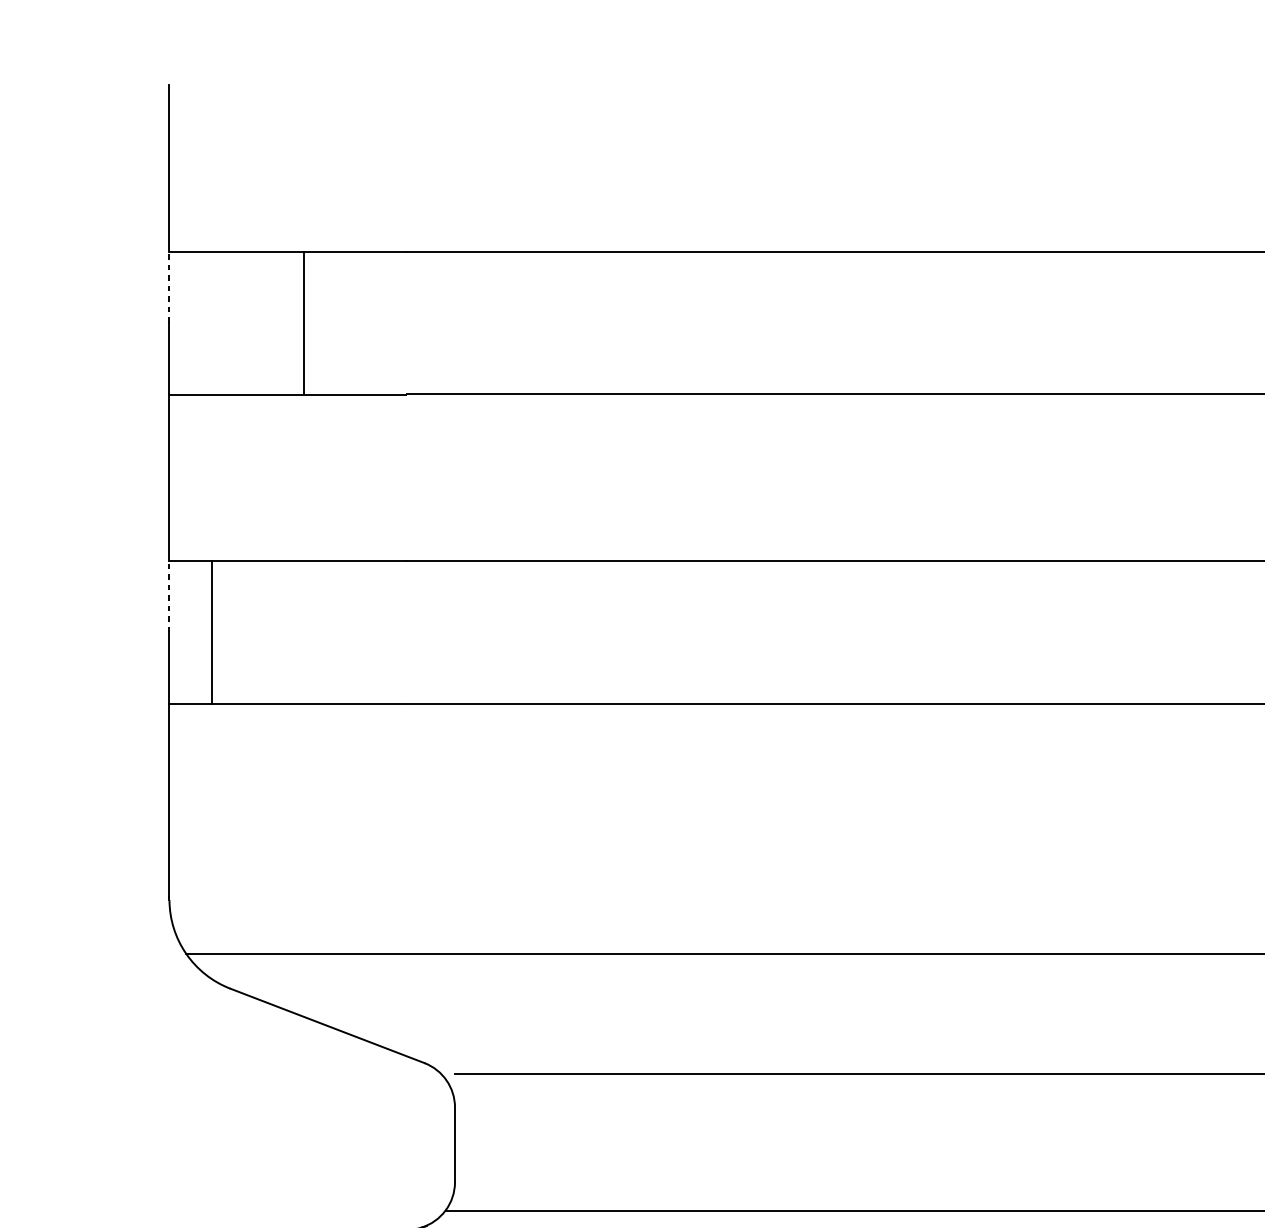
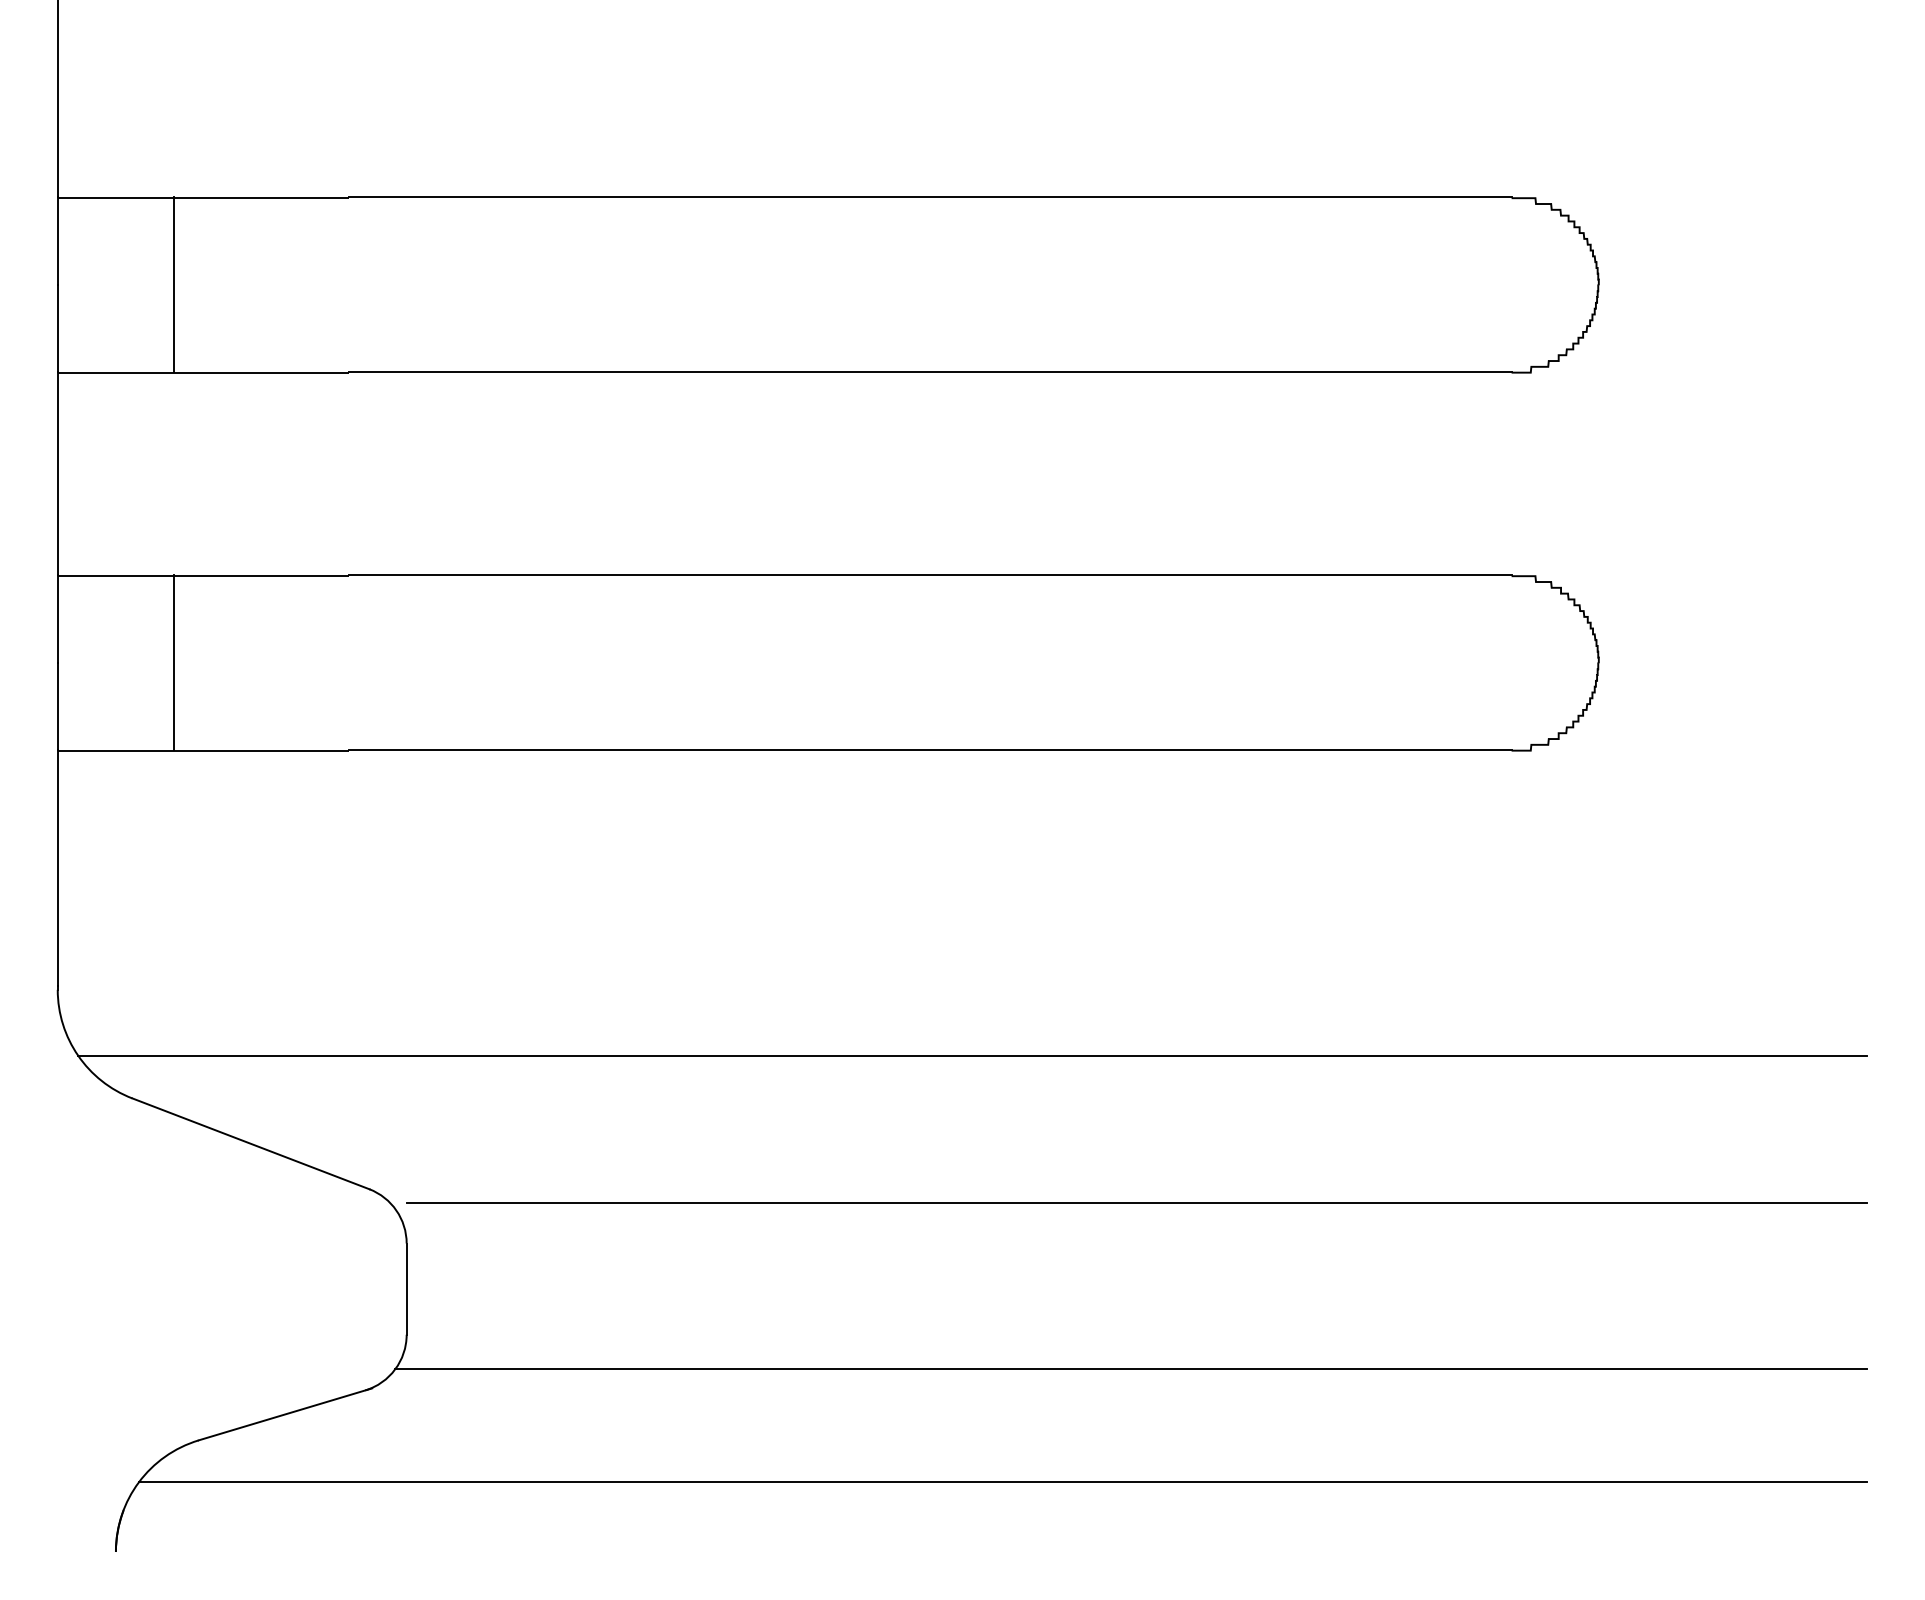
line: (169, 287) -> (57, 241), dashed -> solid
line: (304, 322) -> (174, 284), moved
line: (169, 596) -> (57, 619), dashed -> solid
line: (212, 632) -> (174, 662), moved

